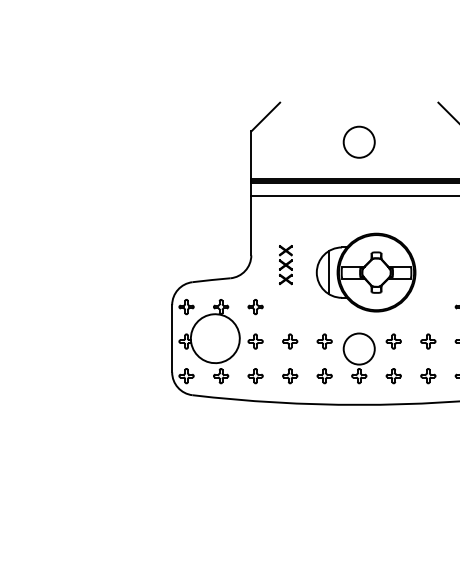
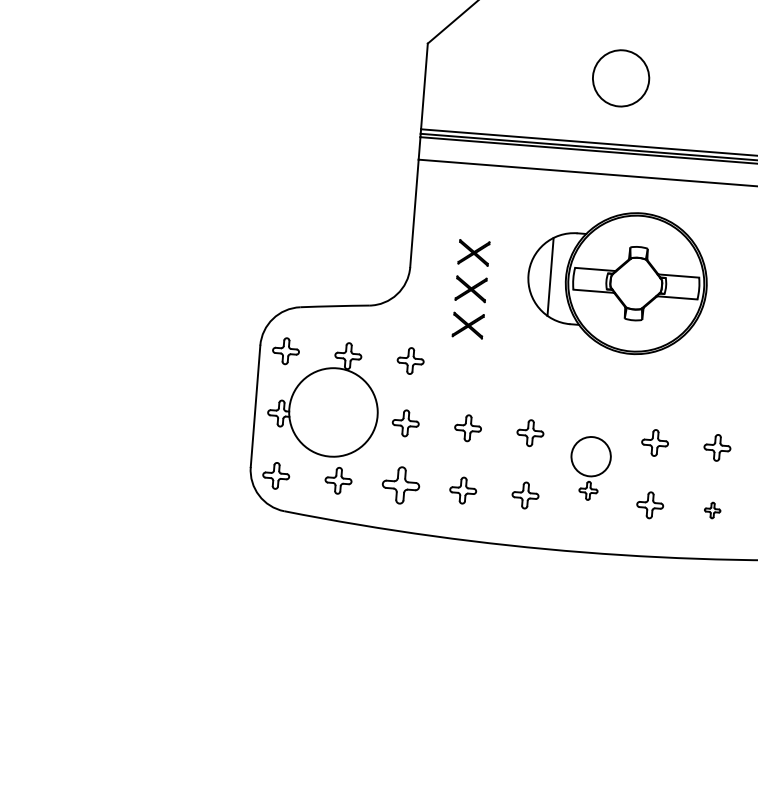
part: (285, 265) -> (470, 290), size x1.4
part: (365, 272) -> (616, 281), moved
part: (358, 358) -> (589, 468), size x0.7
part: (255, 376) -> (400, 486), size x1.4
part: (428, 376) -> (712, 510), size x0.6

